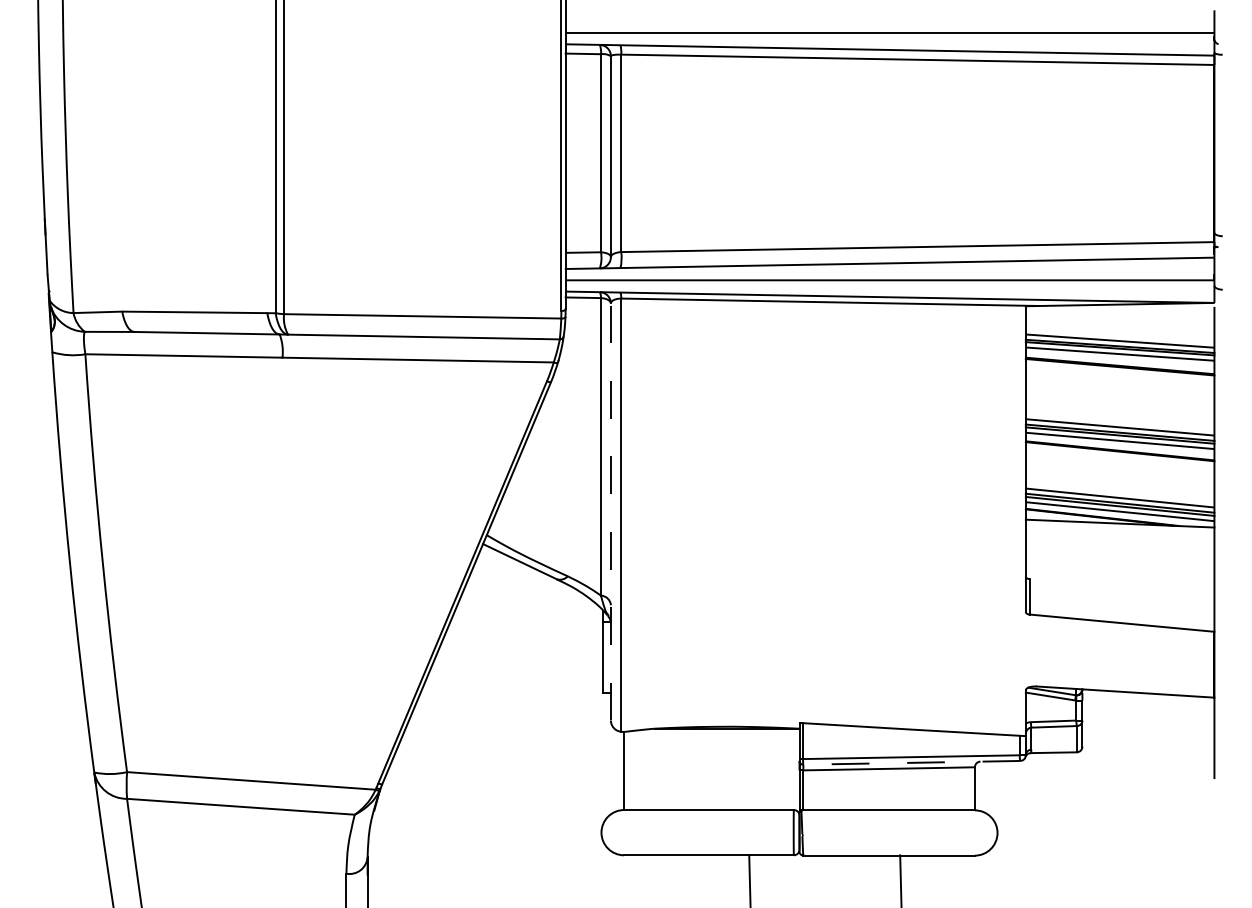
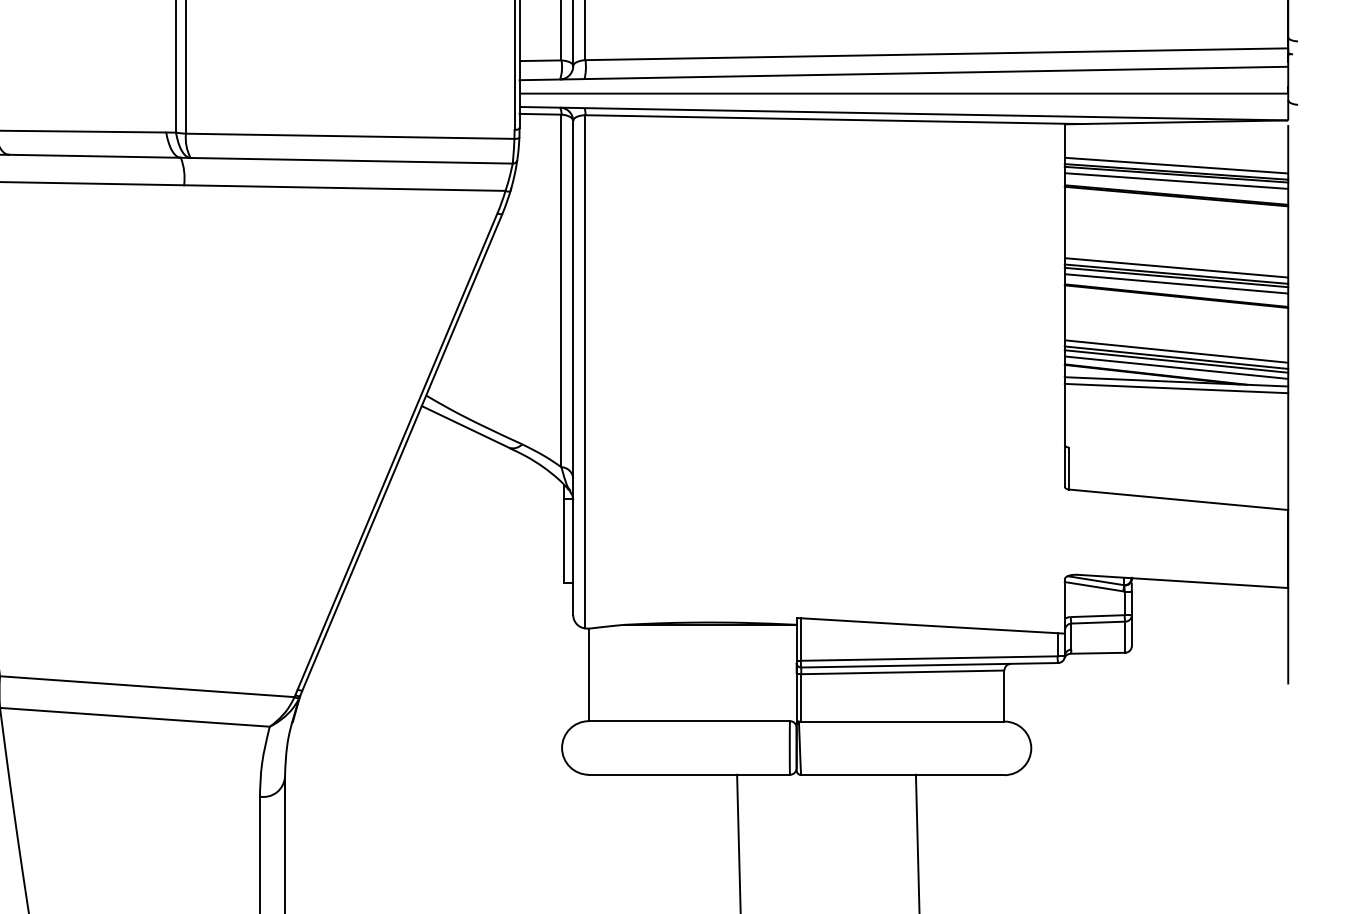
line: (610, 511) -> (572, 367), dashed -> solid
line: (1119, 529) -> (1175, 388), added
line: (911, 762) -> (929, 664), dashed -> solid

